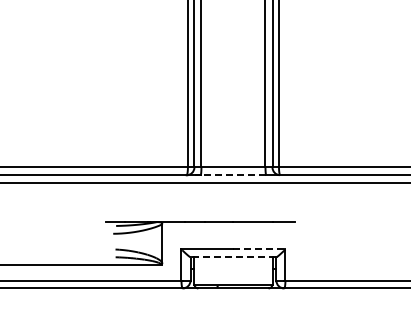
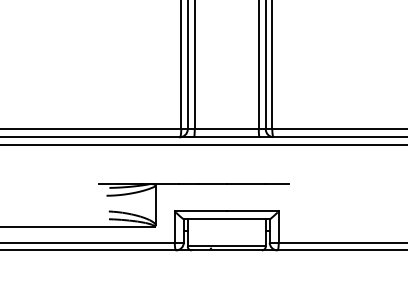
line: (233, 175) -> (226, 137), dashed -> solid
line: (259, 249) -> (252, 211), dashed -> solid
line: (232, 257) -> (225, 219), dashed -> solid

